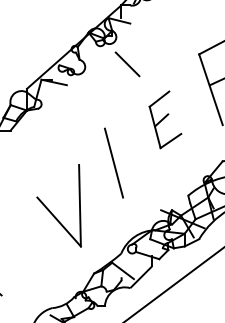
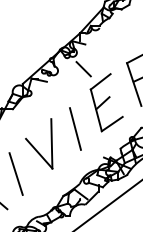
part: (165, 119) -> (106, 102), size x1.67
part: (59, 205) -> (39, 143), moved
line: (15, 236) -> (15, 173), added

